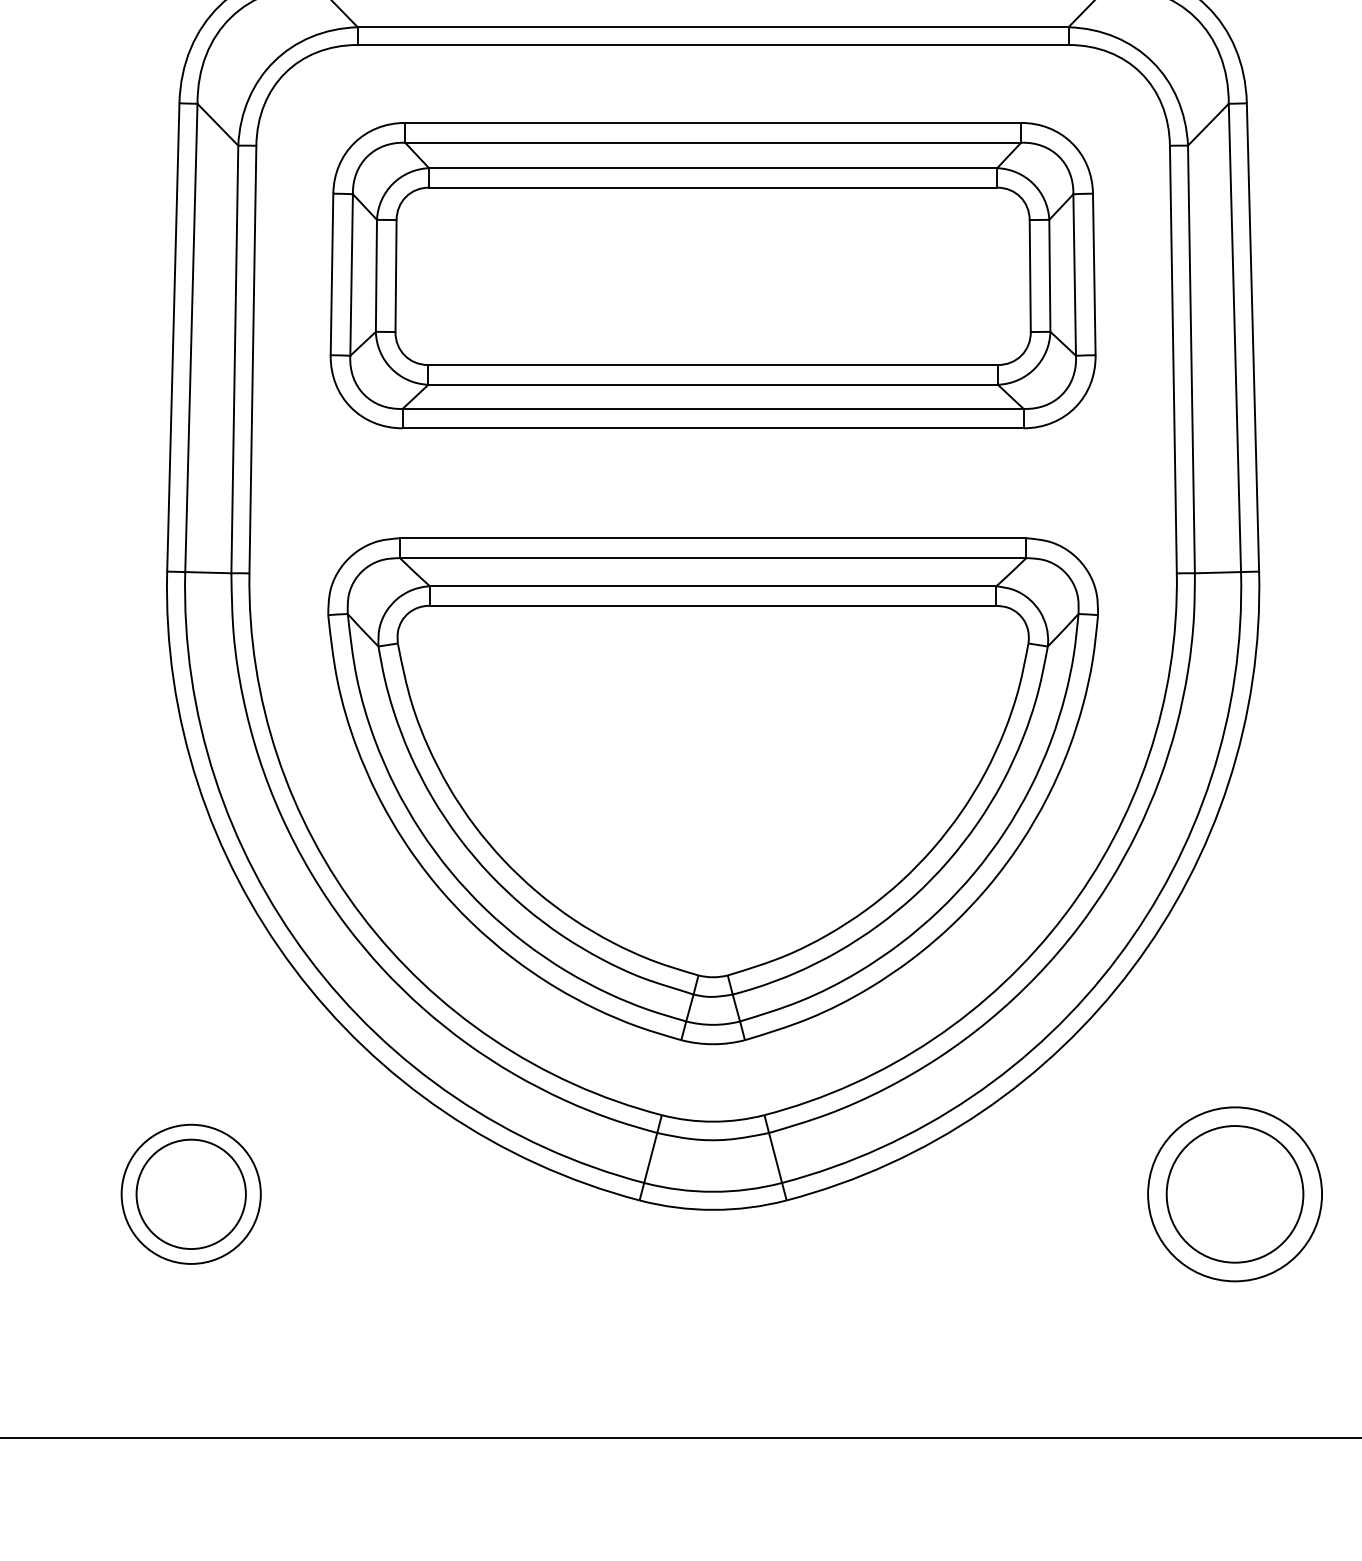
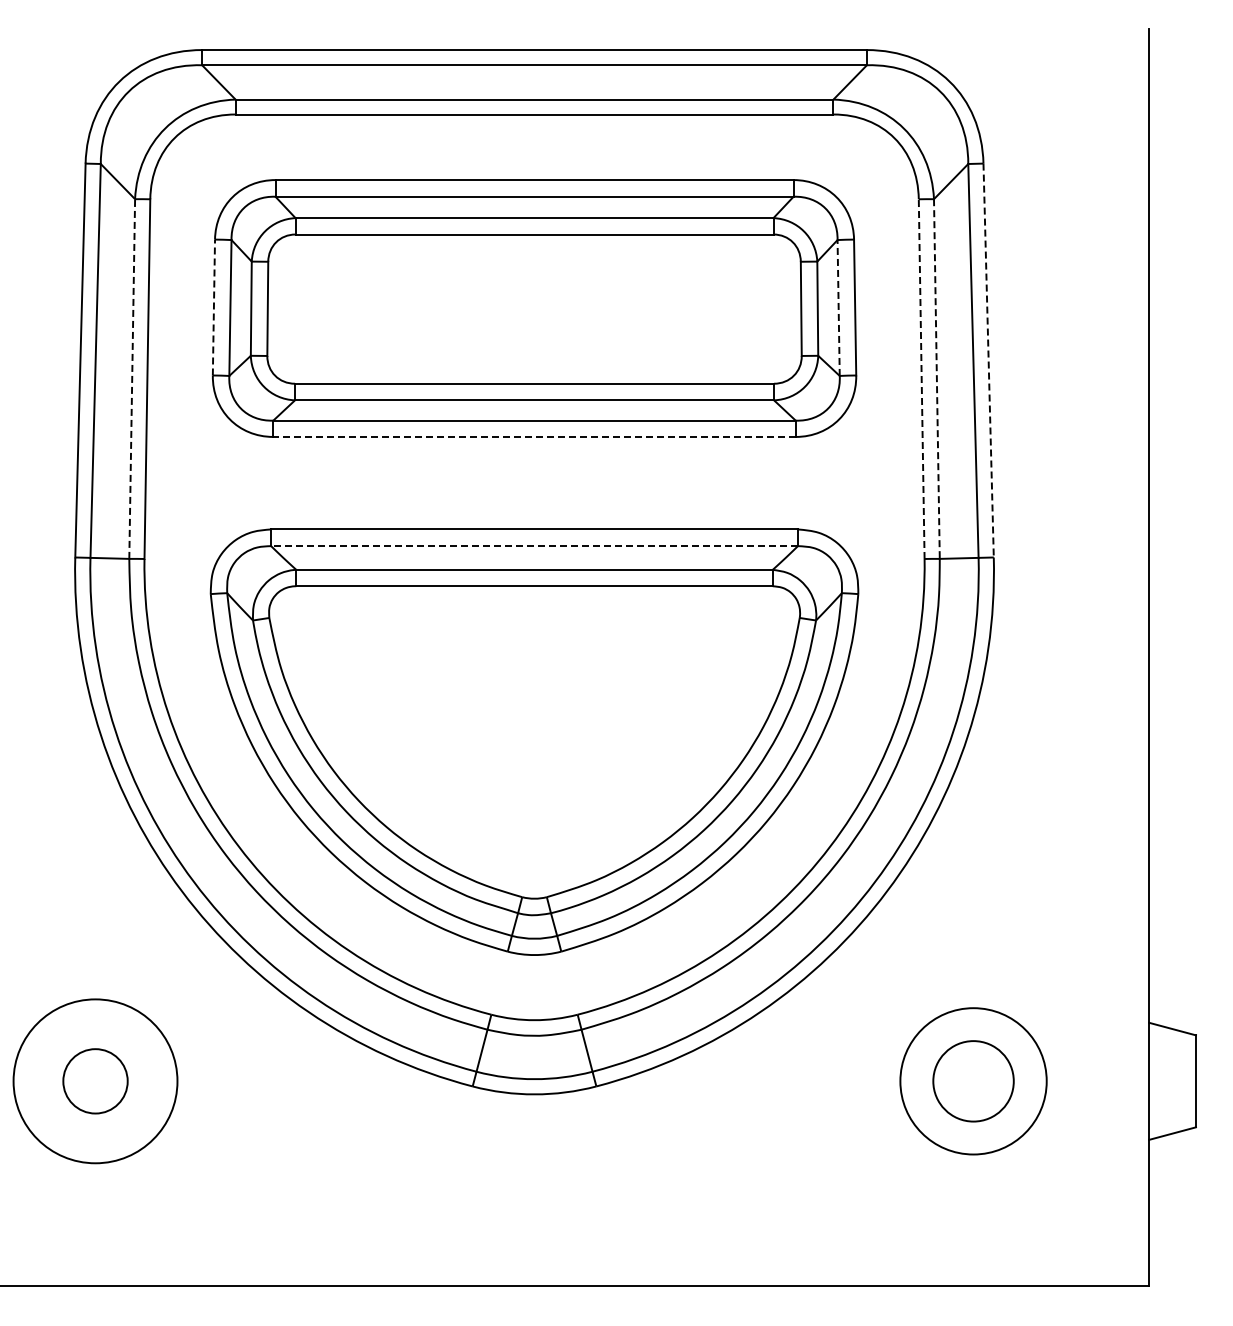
line: (331, 274) -> (213, 307), solid -> dashed
line: (1074, 275) -> (838, 308), solid -> dashed
line: (1252, 338) -> (988, 361), solid -> dashed
line: (235, 360) -> (132, 379), solid -> dashed
line: (1173, 360) -> (921, 379), solid -> dashed
line: (1190, 360) -> (936, 379), solid -> dashed
line: (713, 427) -> (534, 436), solid -> dashed
line: (713, 558) -> (534, 546), solid -> dashed
circle: (191, 1193) -> (95, 1080), size x1.4
circle: (1234, 1193) -> (973, 1080), size x0.7
circle: (191, 1194) -> (95, 1081), size x0.7

